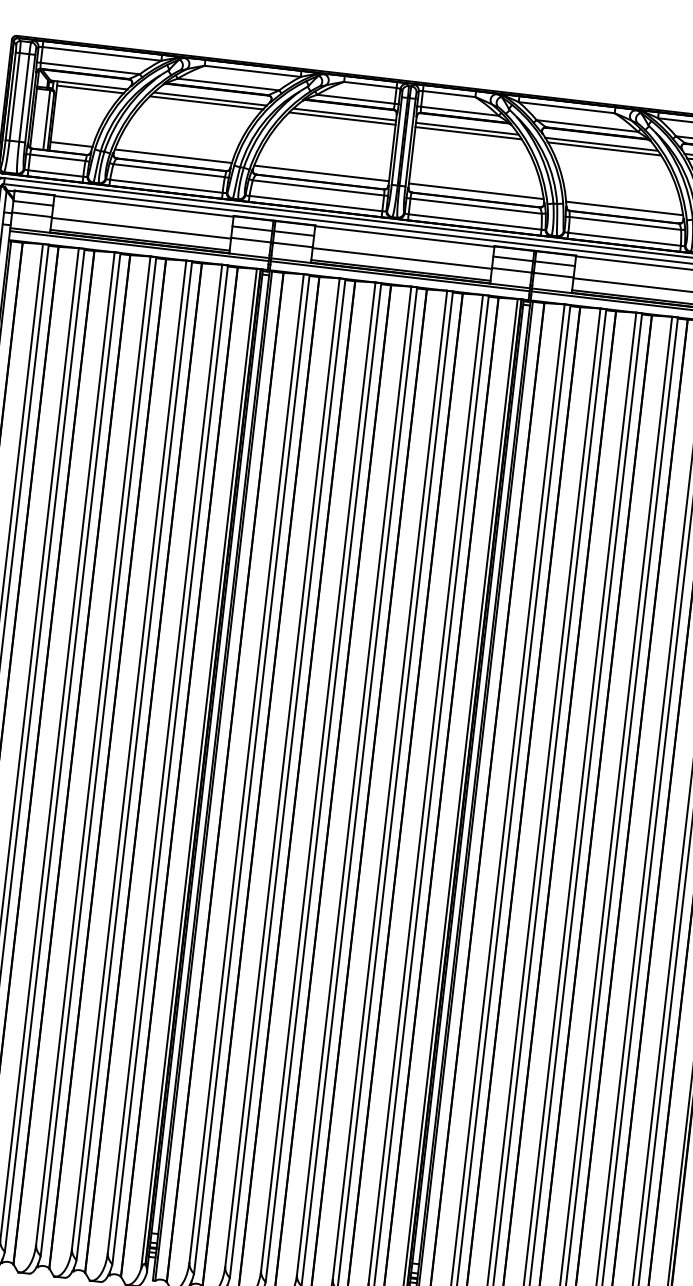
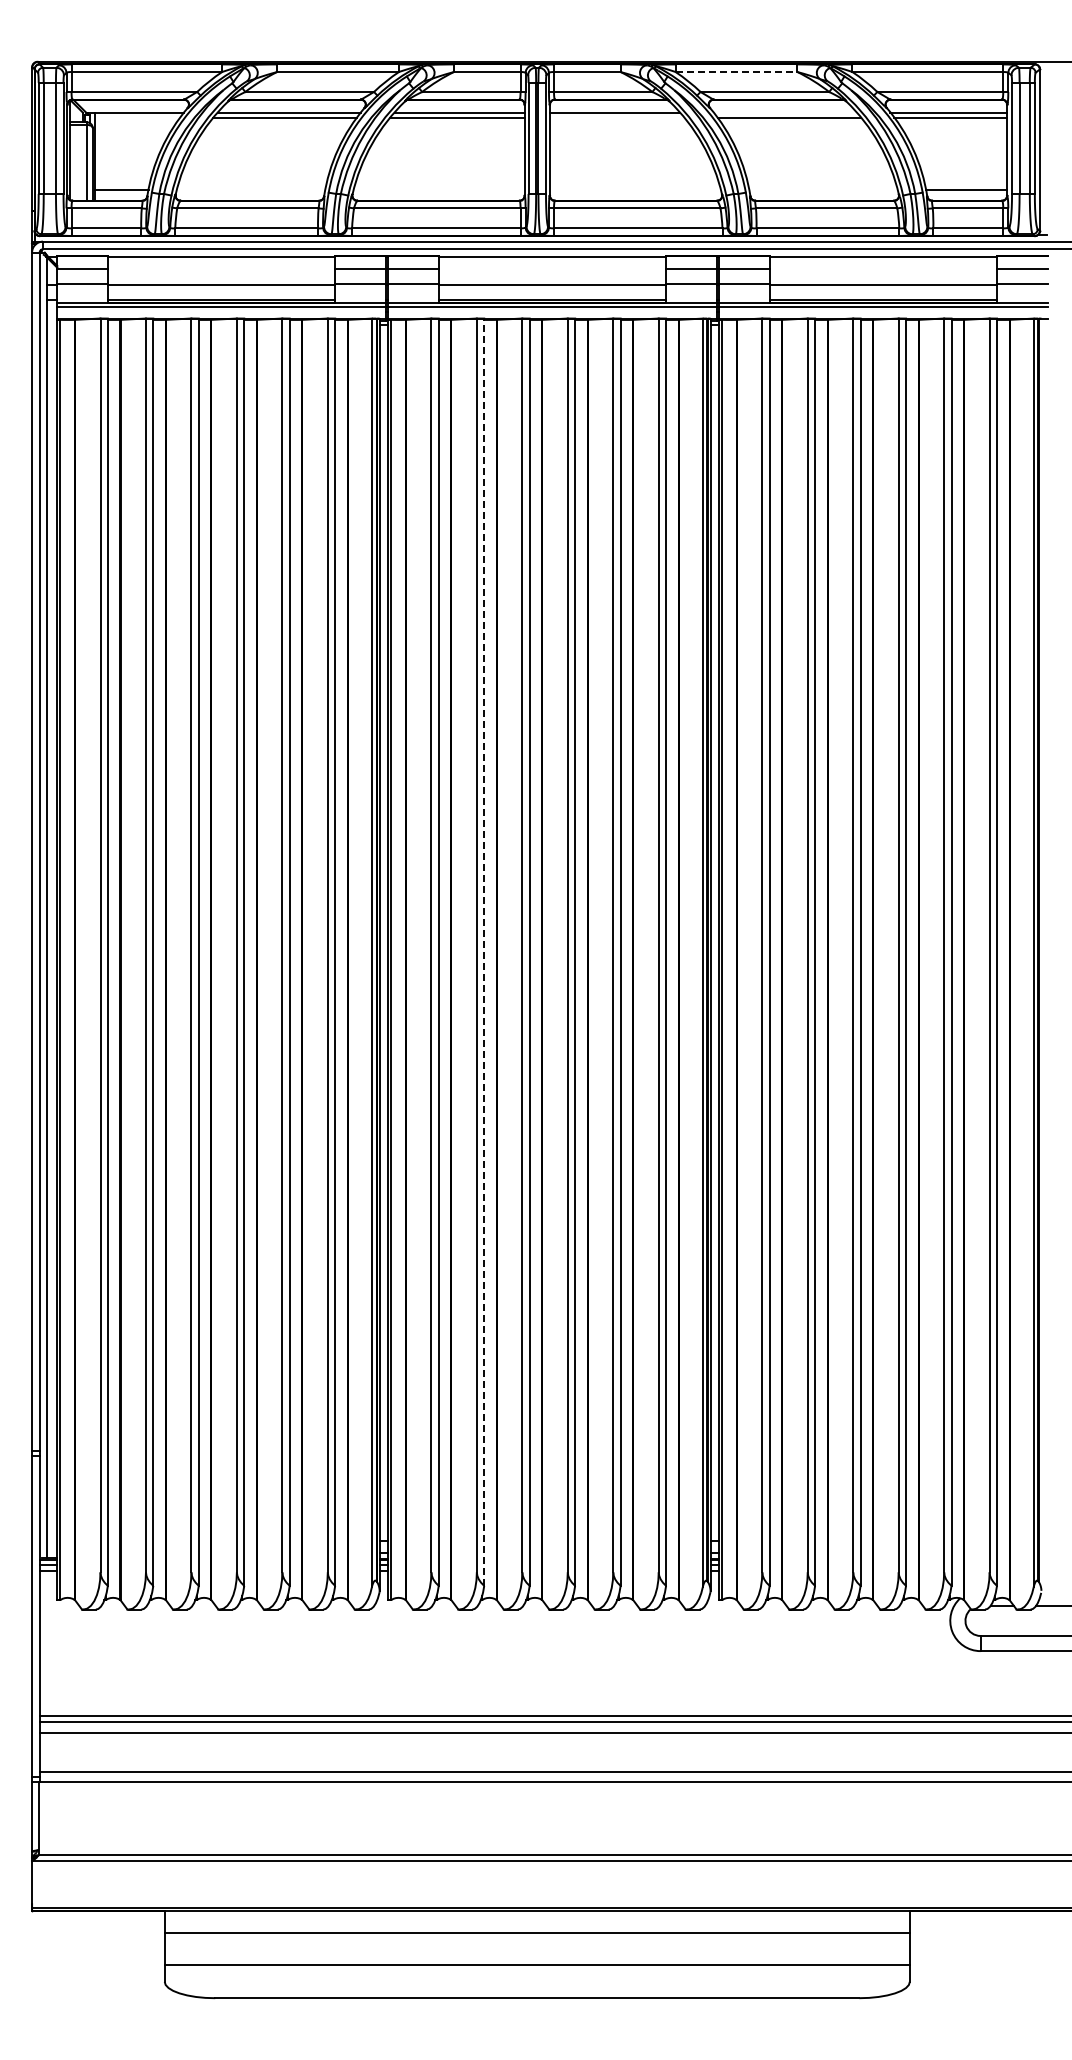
line: (90, 89) -> (137, 118), removed
line: (566, 108) -> (736, 72), solid -> dashed
line: (467, 133) -> (616, 118), removed
line: (600, 143) -> (784, 112), removed
line: (173, 156) -> (251, 189), removed
line: (321, 173) -> (438, 189), removed
line: (475, 191) -> (634, 189), removed
line: (623, 208) -> (822, 189), removed
line: (287, 778) -> (484, 952), solid -> dashed

